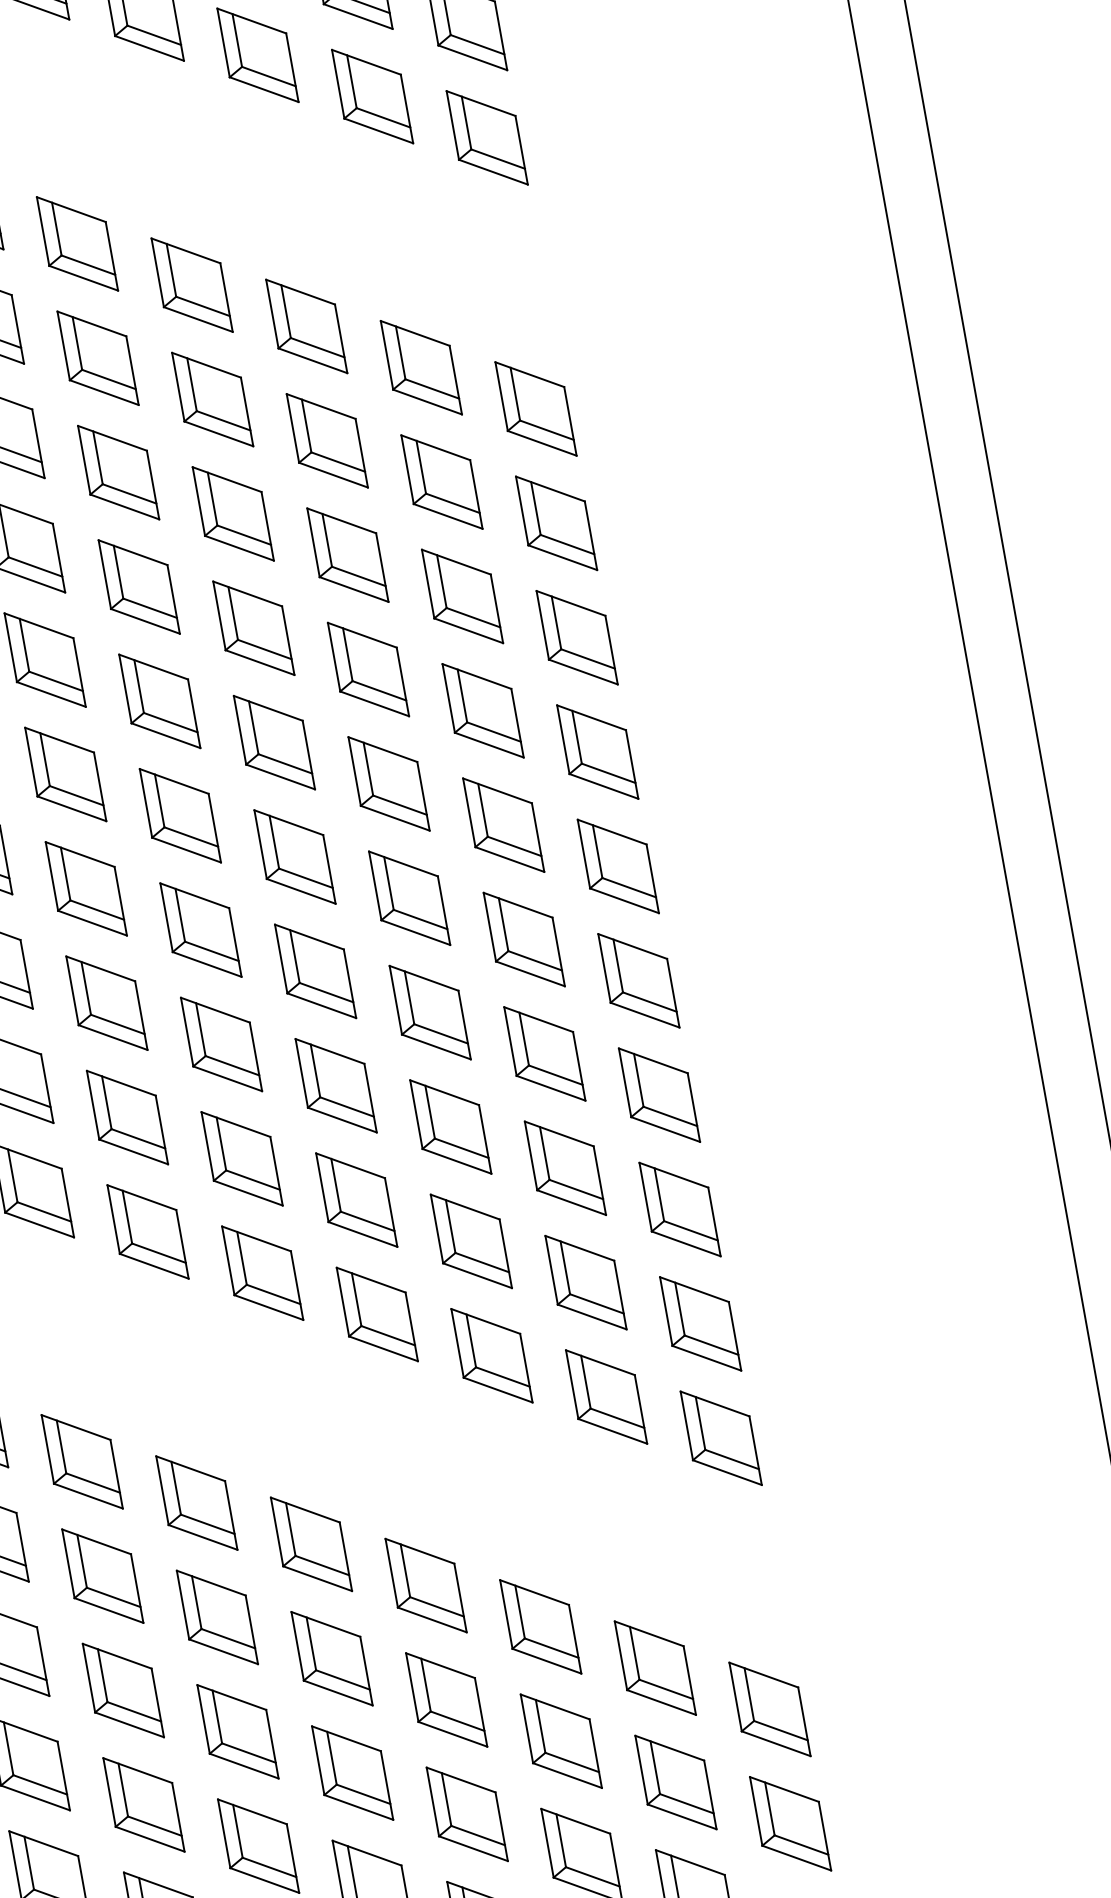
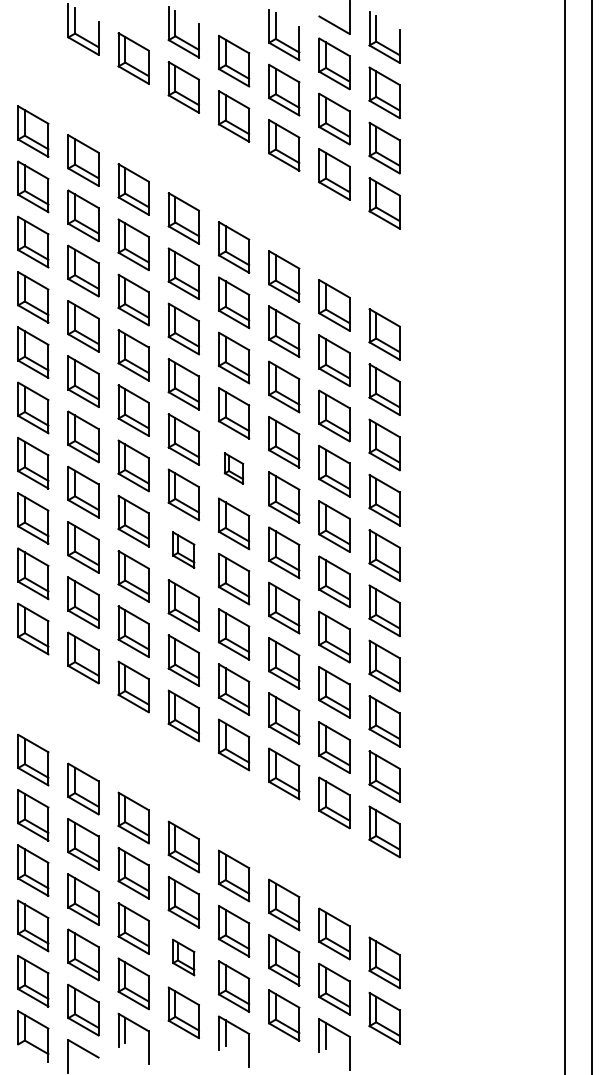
part: (273, 742) -> (233, 468), size x0.6
part: (199, 928) -> (183, 549), size x0.7
part: (351, 1773) -> (183, 957), size x0.7

